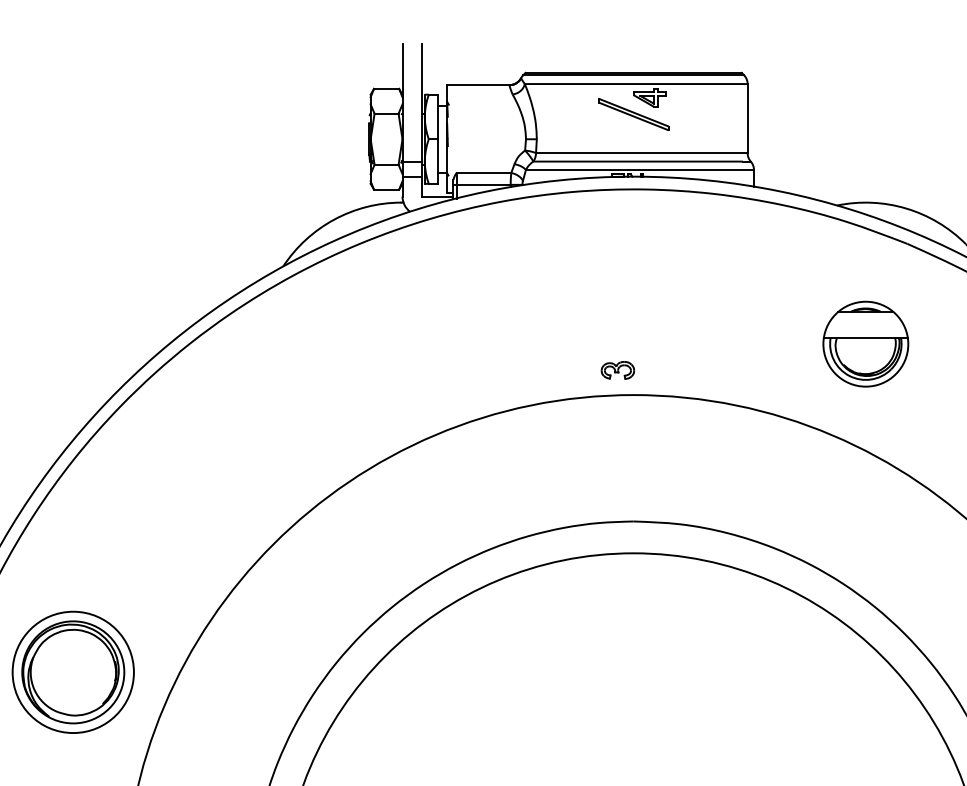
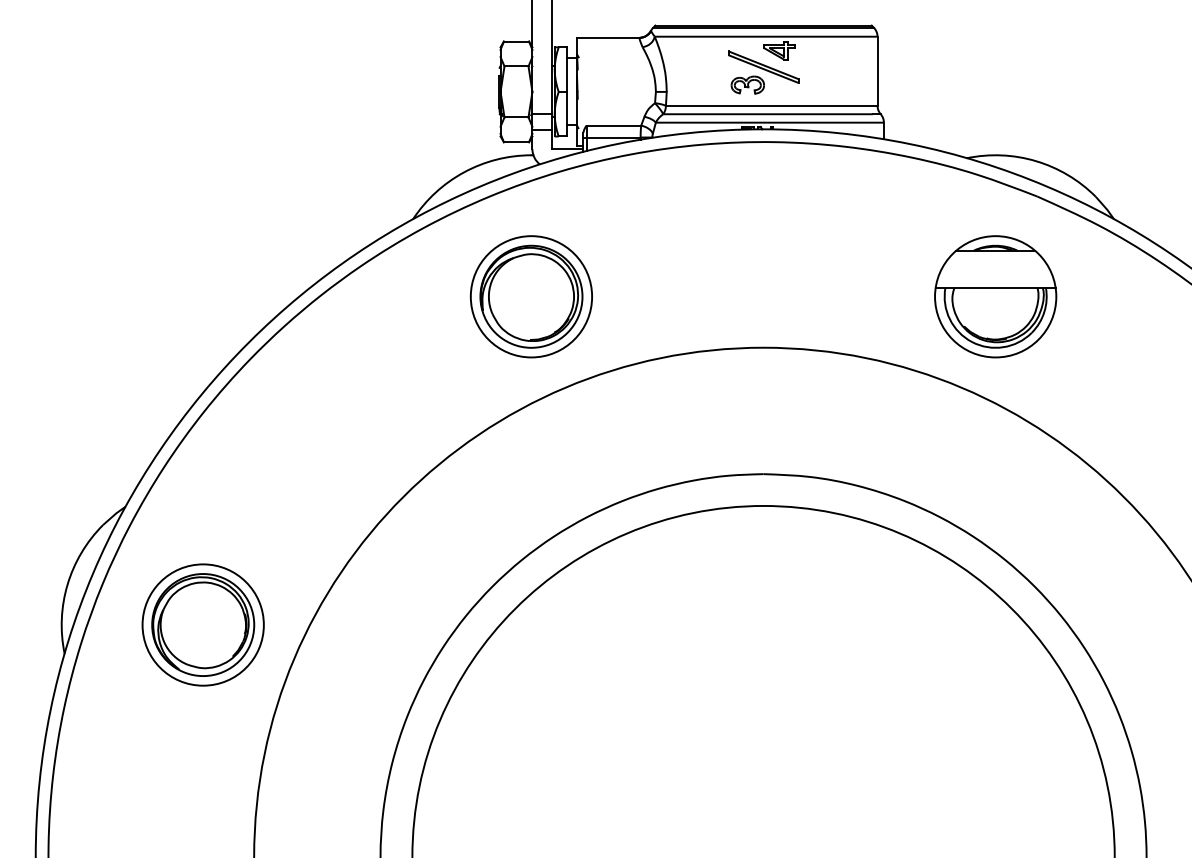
part: (400, 343) -> (530, 296), added
part: (865, 343) -> (995, 296), size x1.43
part: (617, 369) -> (747, 84), moved

